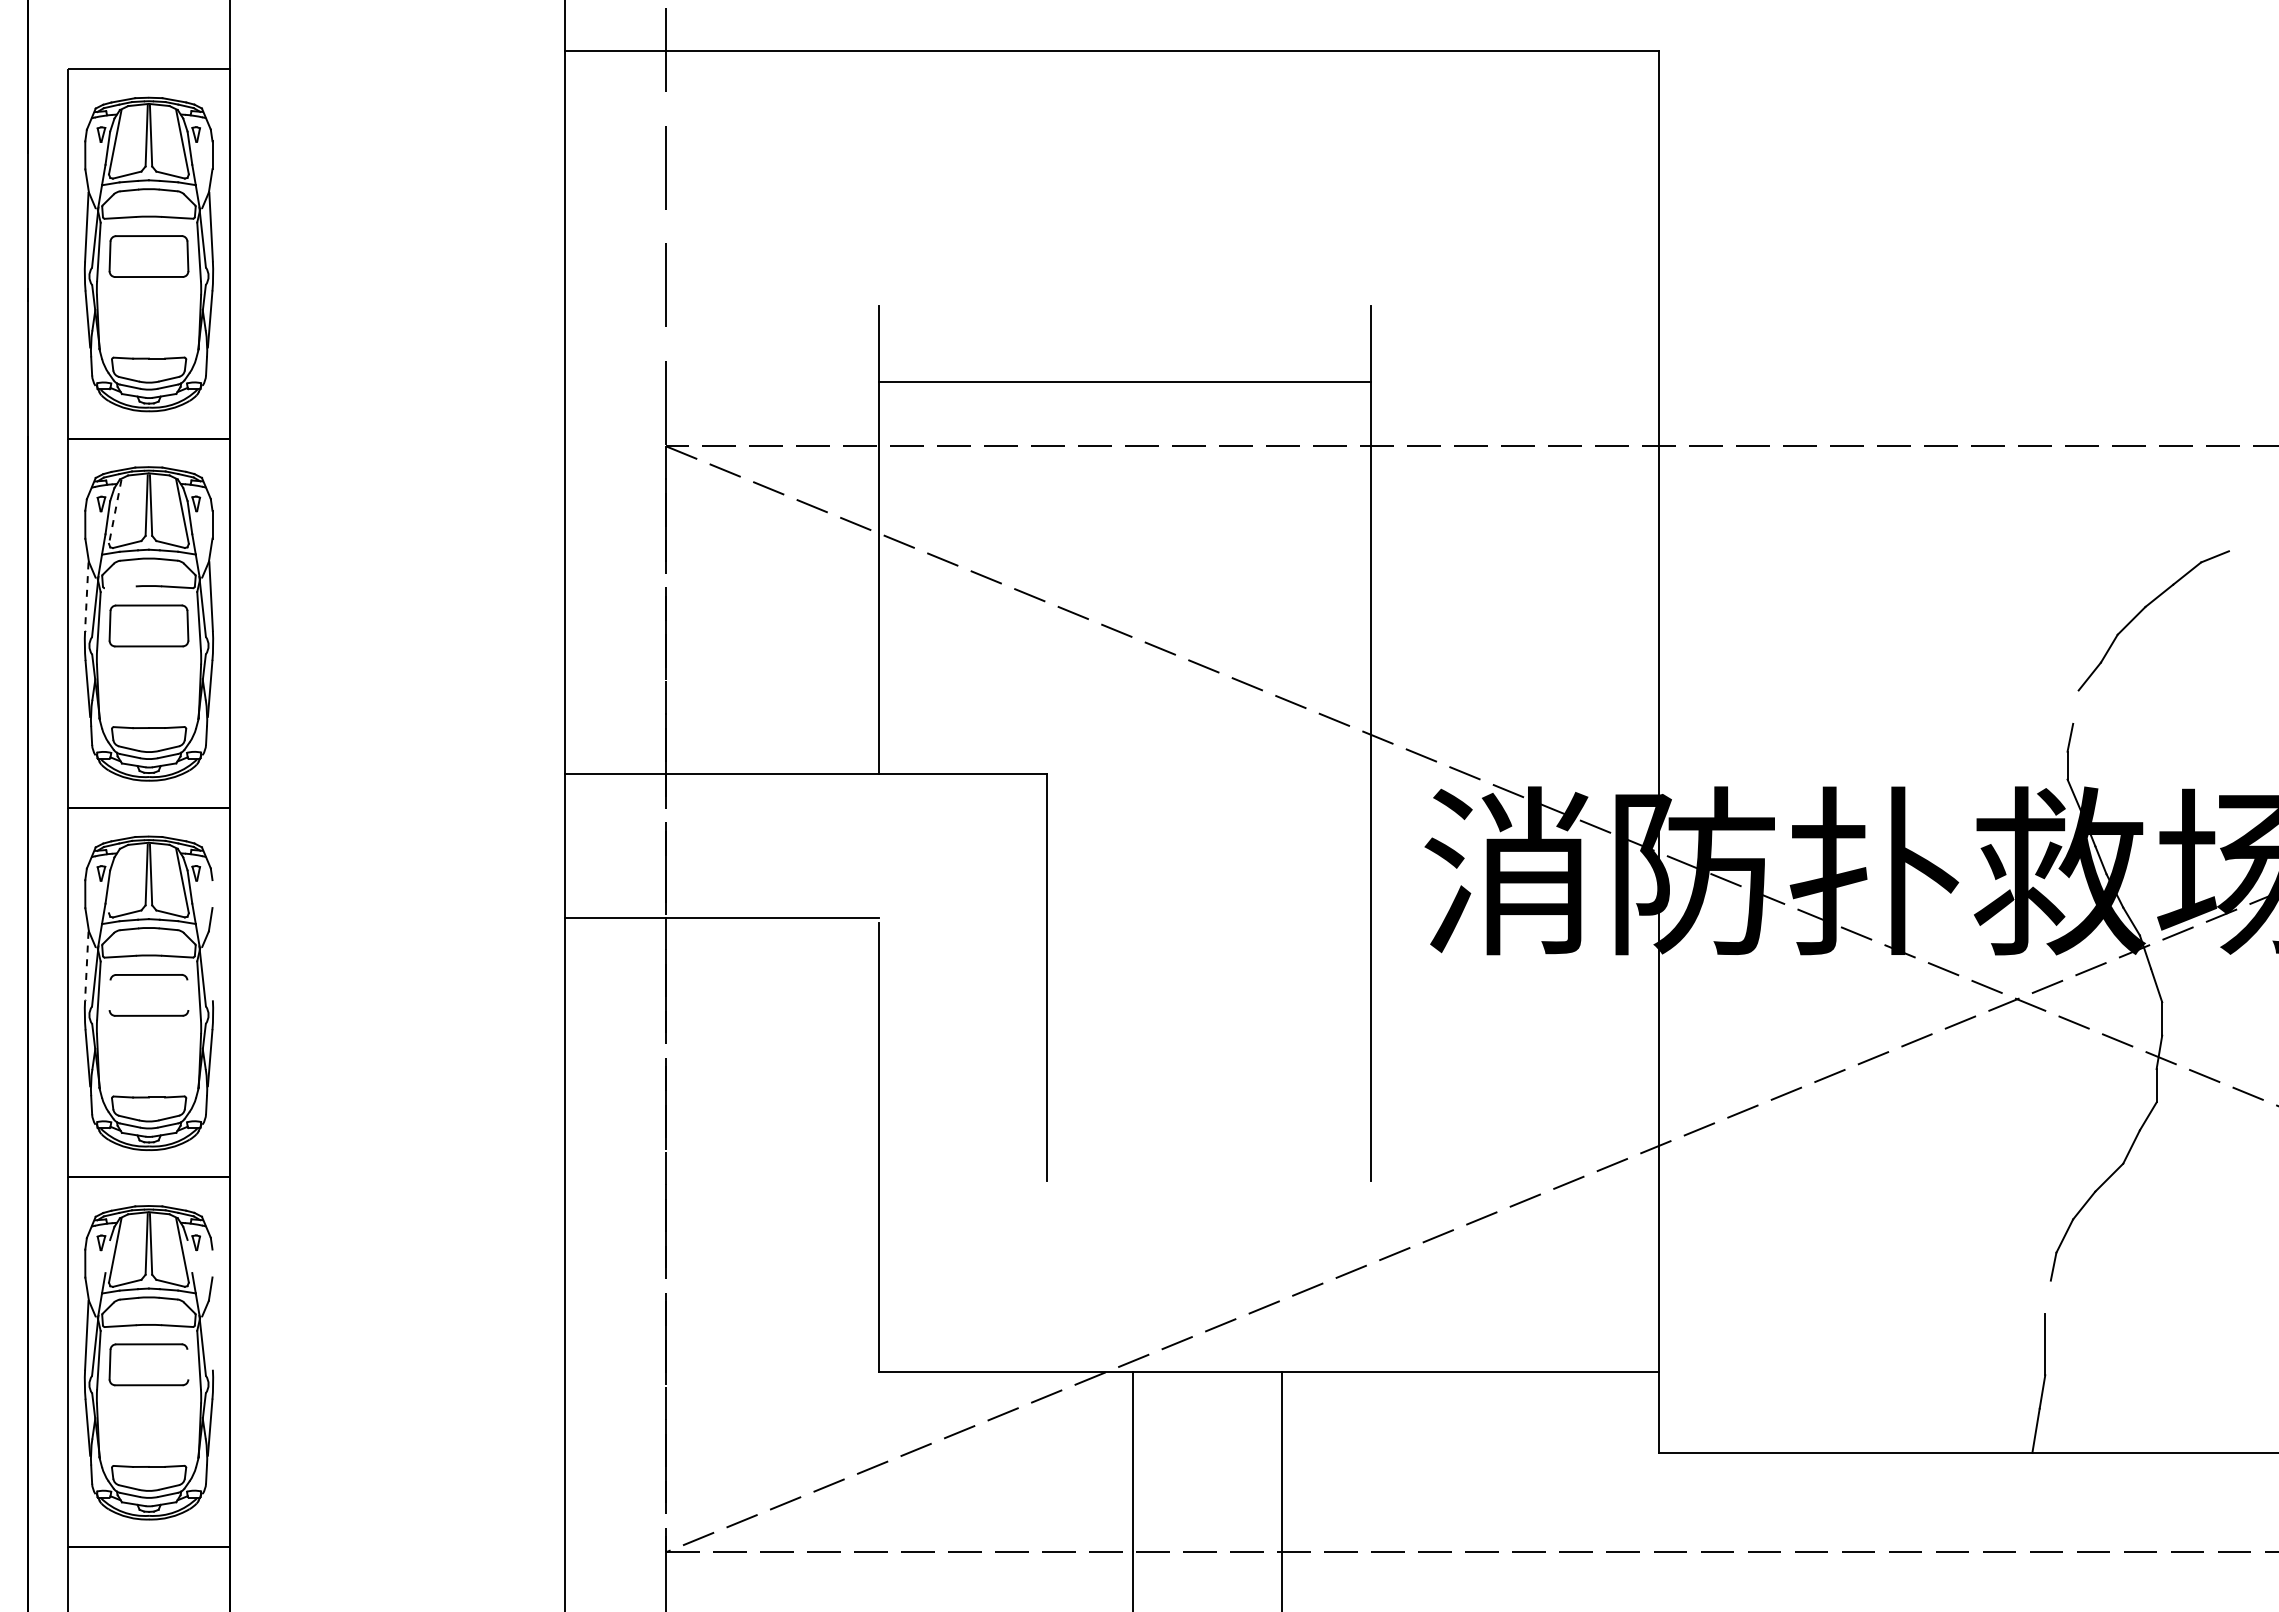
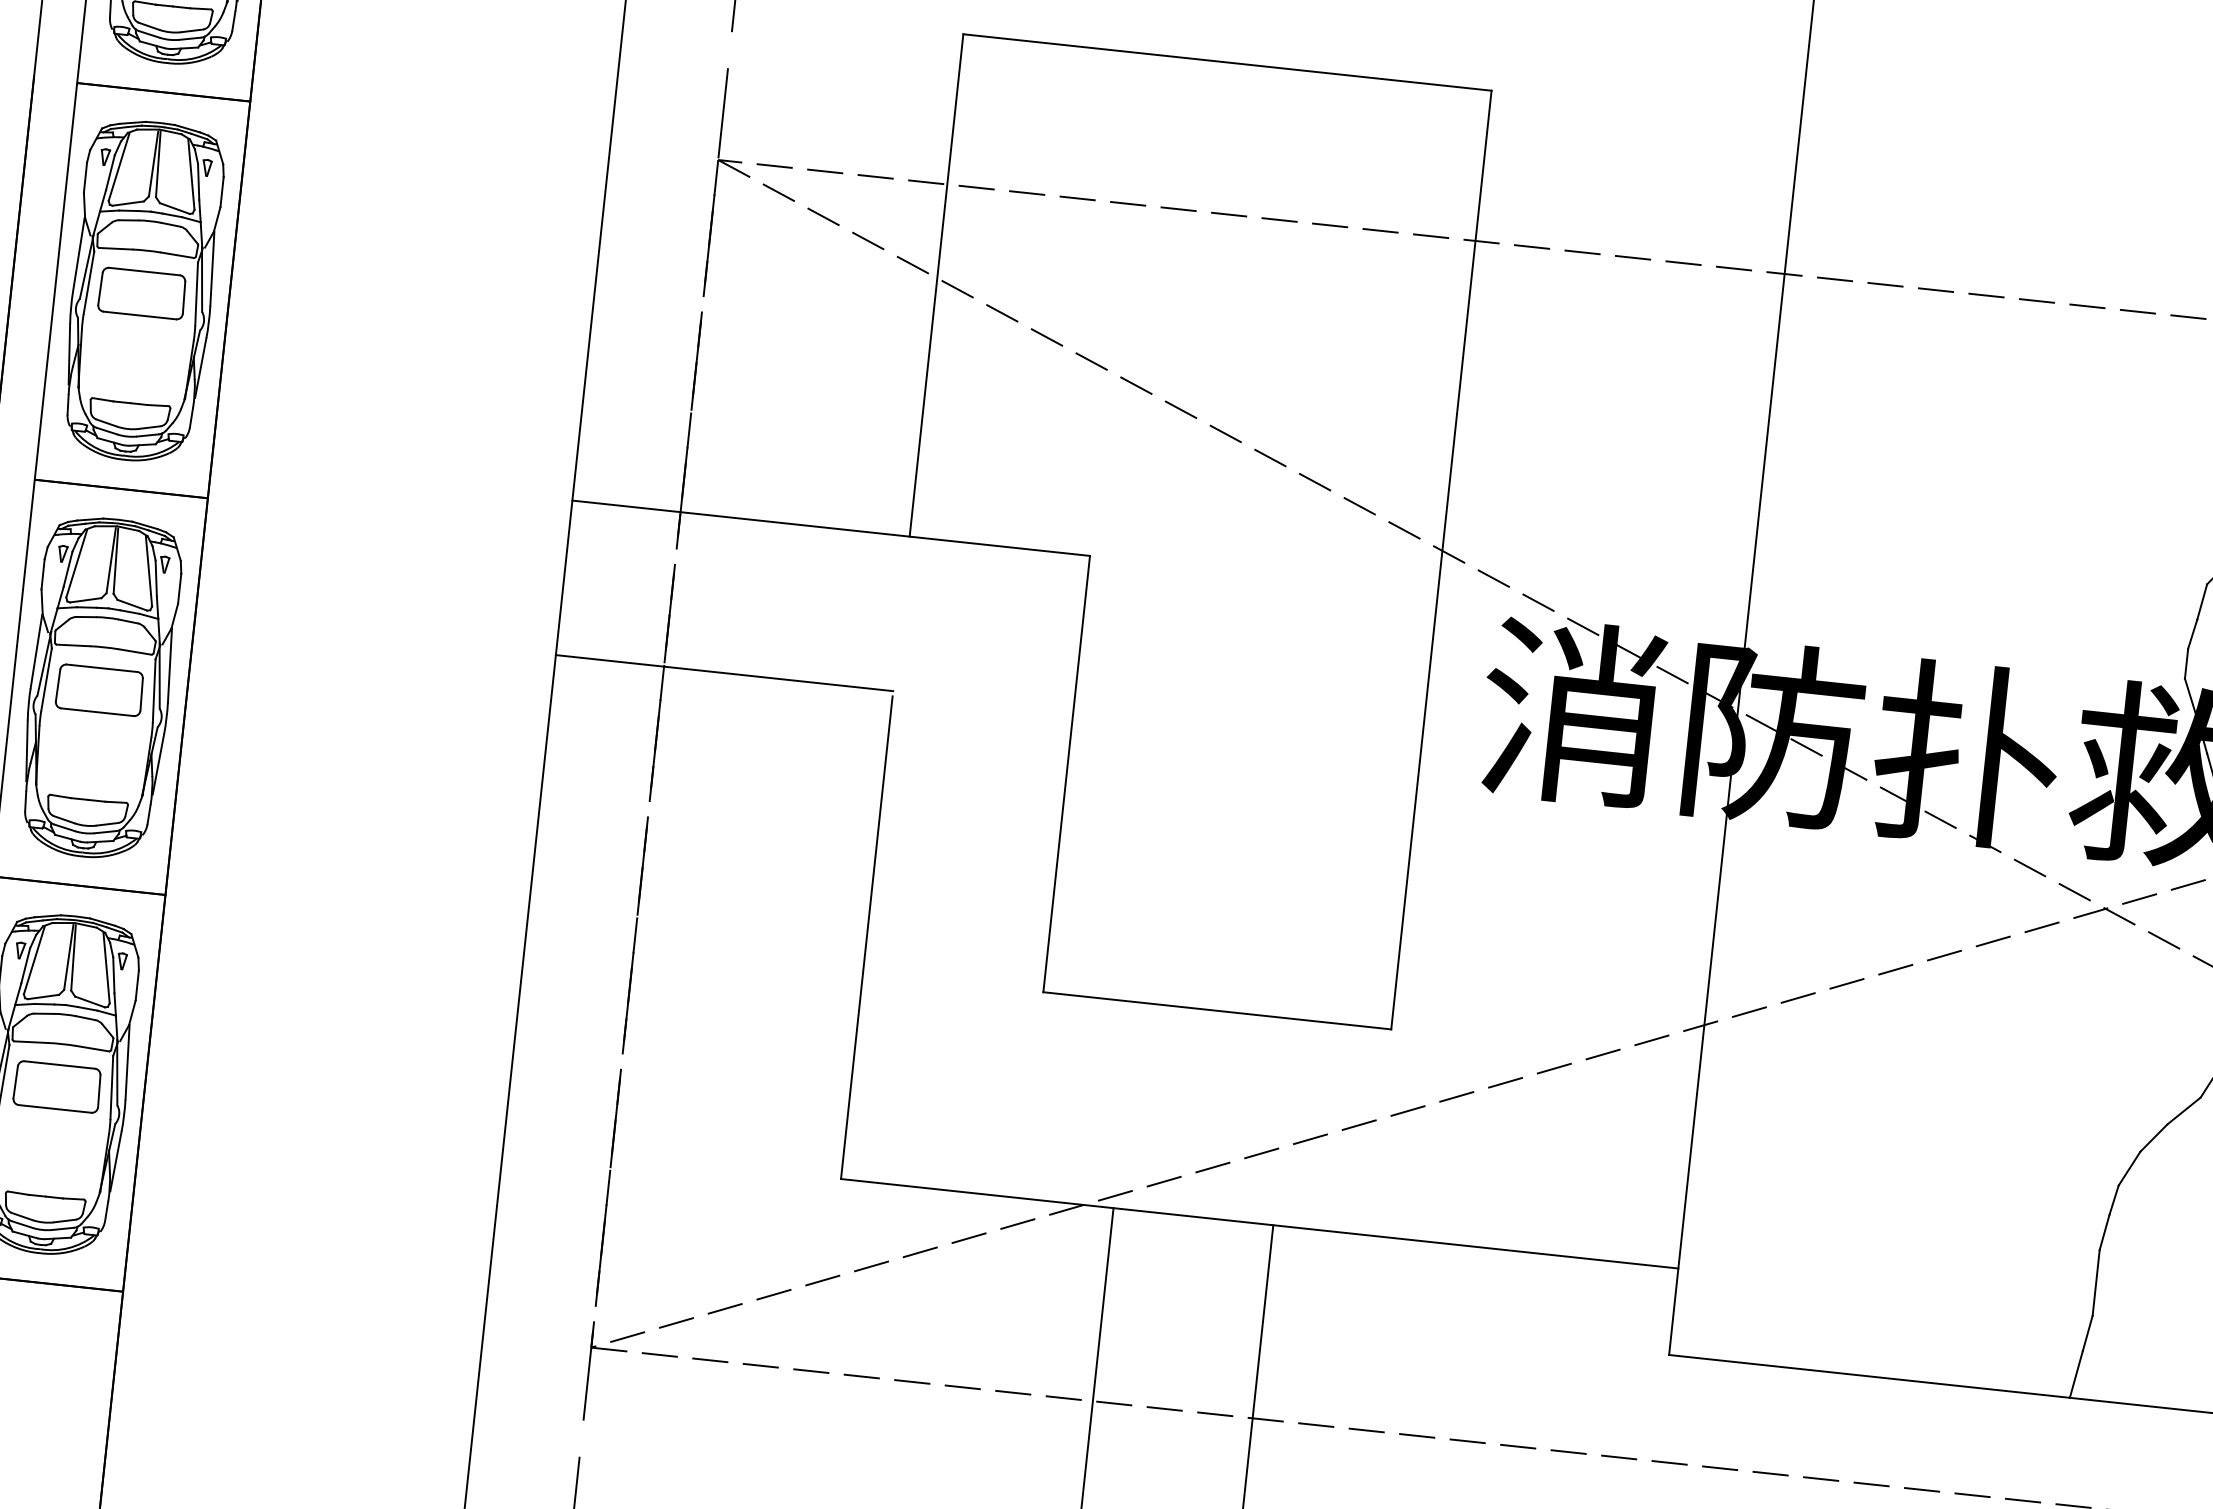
line: (1125, 382) -> (1227, 62), moved
line: (115, 511) -> (119, 166), dashed -> solid
line: (119, 587) -> (114, 248), added
line: (86, 597) -> (78, 255), dashed -> solid
line: (2075, 706) -> (2201, 601), added
line: (115, 881) -> (76, 564), added
line: (212, 894) -> (179, 589), added
line: (210, 965) -> (169, 665), added
line: (86, 966) -> (36, 652), dashed -> solid
line: (187, 994) -> (141, 693), added
line: (109, 995) -> (57, 685), added
line: (1209, 1180) -> (1217, 1010), added
line: (107, 1256) -> (25, 965), added
line: (189, 1256) -> (113, 975), added
line: (212, 1263) -> (137, 985), added
line: (2047, 1297) -> (2103, 1232), added
line: (210, 1335) -> (126, 1062), added
line: (187, 1364) -> (98, 1091), added

